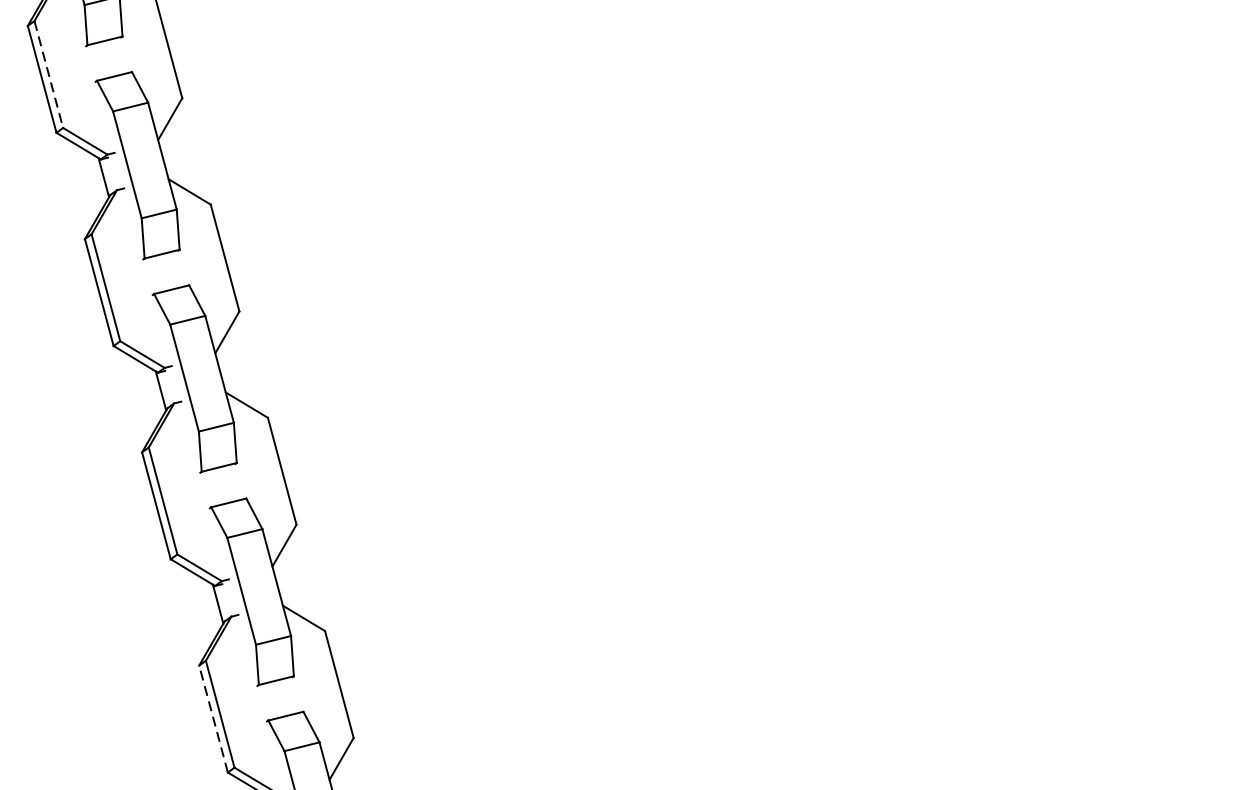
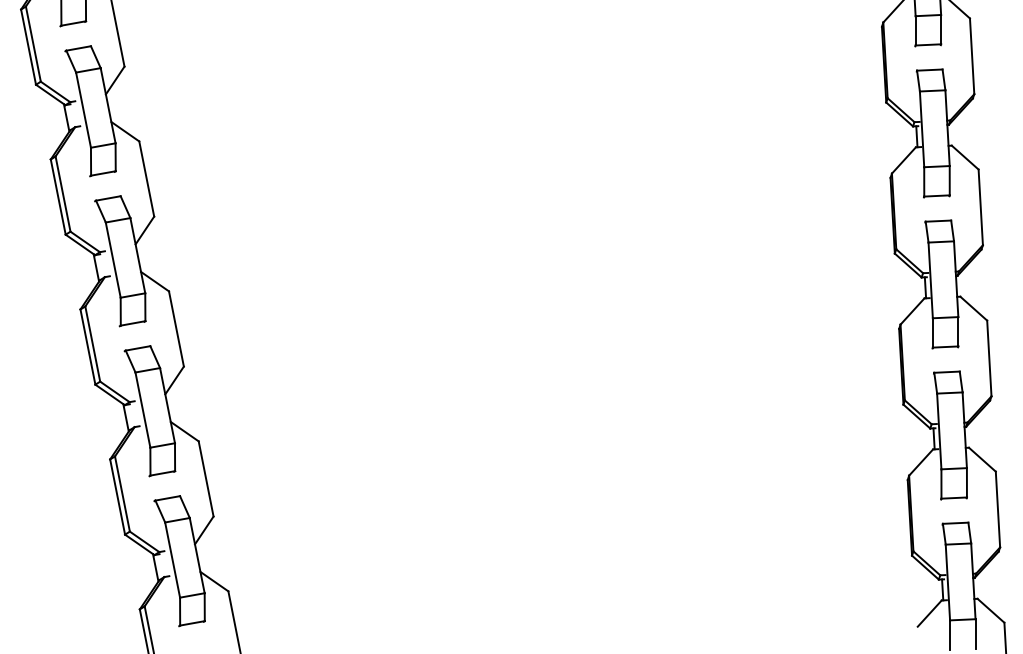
line: (49, 75) -> (33, 44), dashed -> solid
line: (213, 718) -> (117, 496), dashed -> solid

